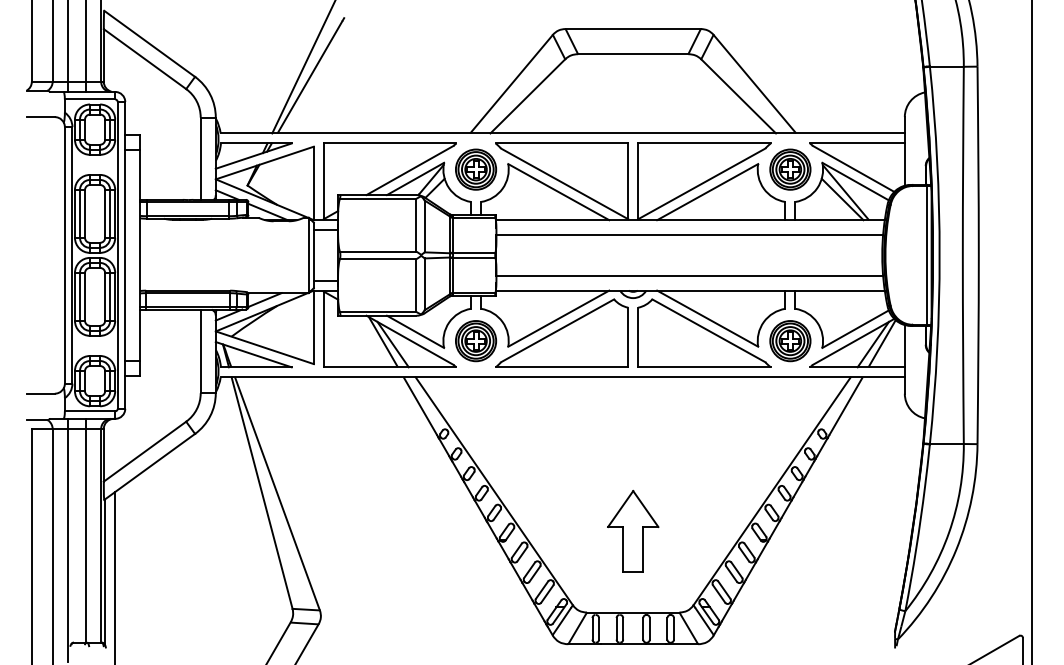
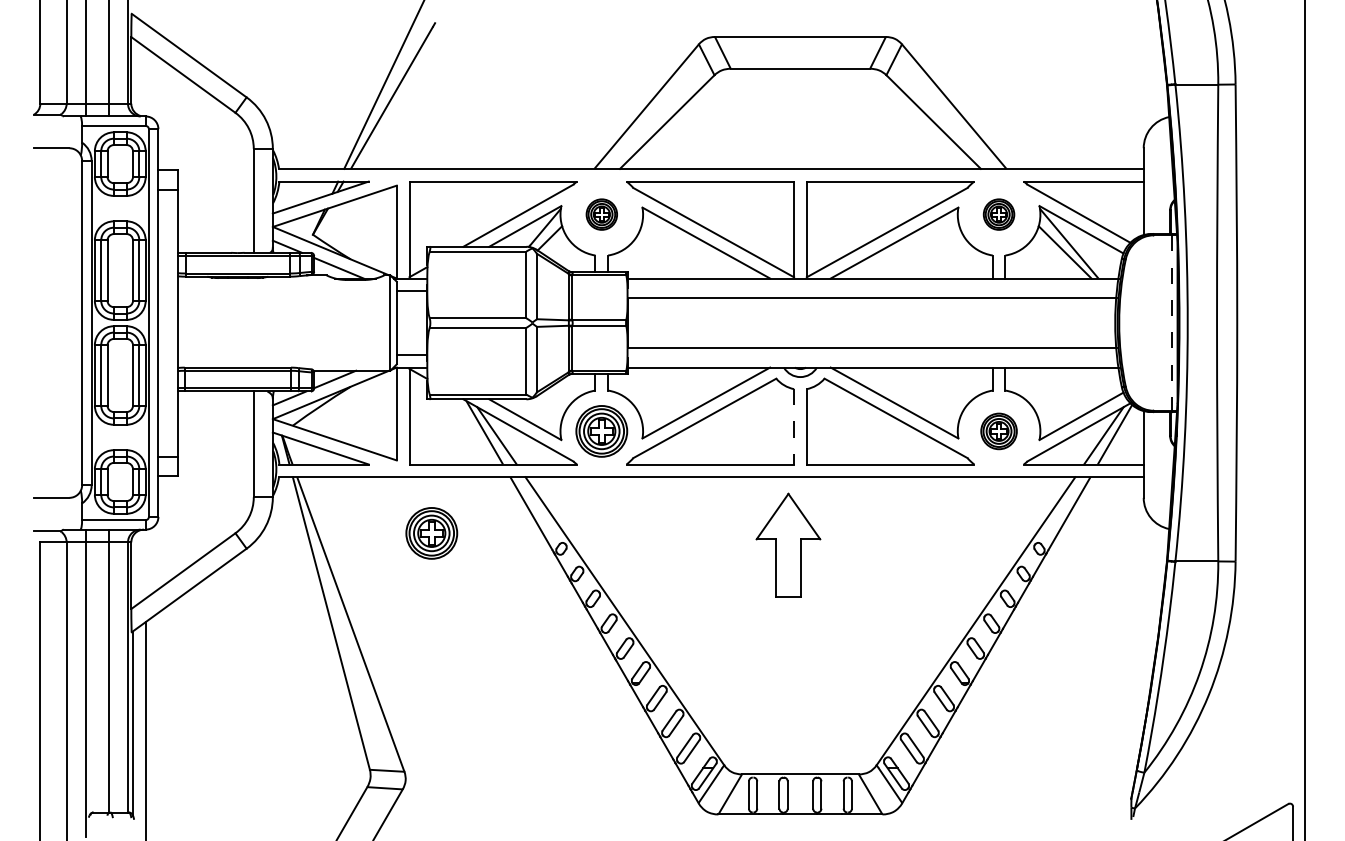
part: (475, 169) -> (601, 214), size x0.6
part: (789, 169) -> (998, 214), size x0.6
line: (927, 255) -> (1172, 323), solid -> dashed
line: (628, 337) -> (794, 426), solid -> dashed
part: (789, 341) -> (998, 431), size x0.7
part: (341, 421) -> (431, 533), added
part: (633, 531) -> (788, 544), moved

